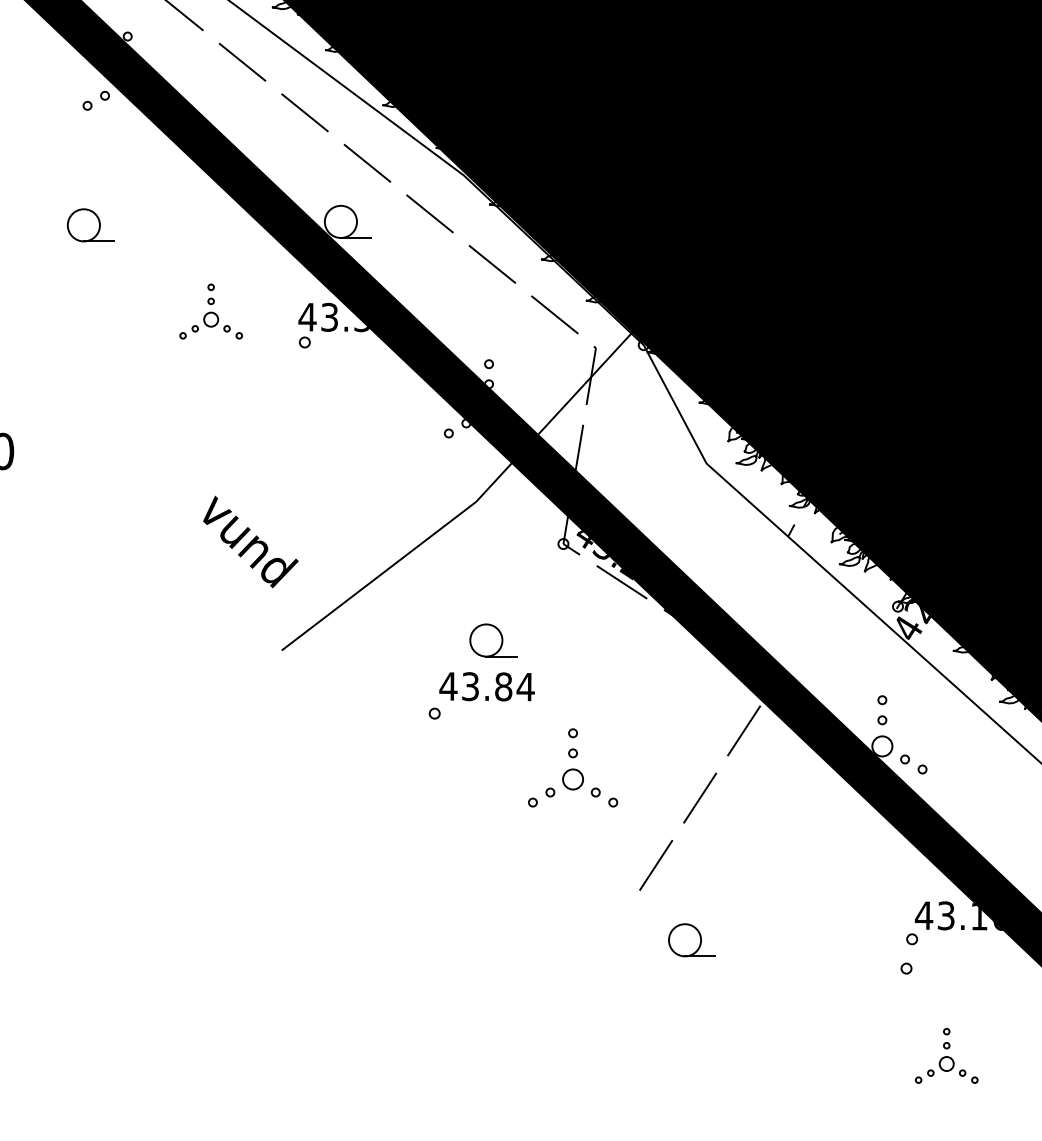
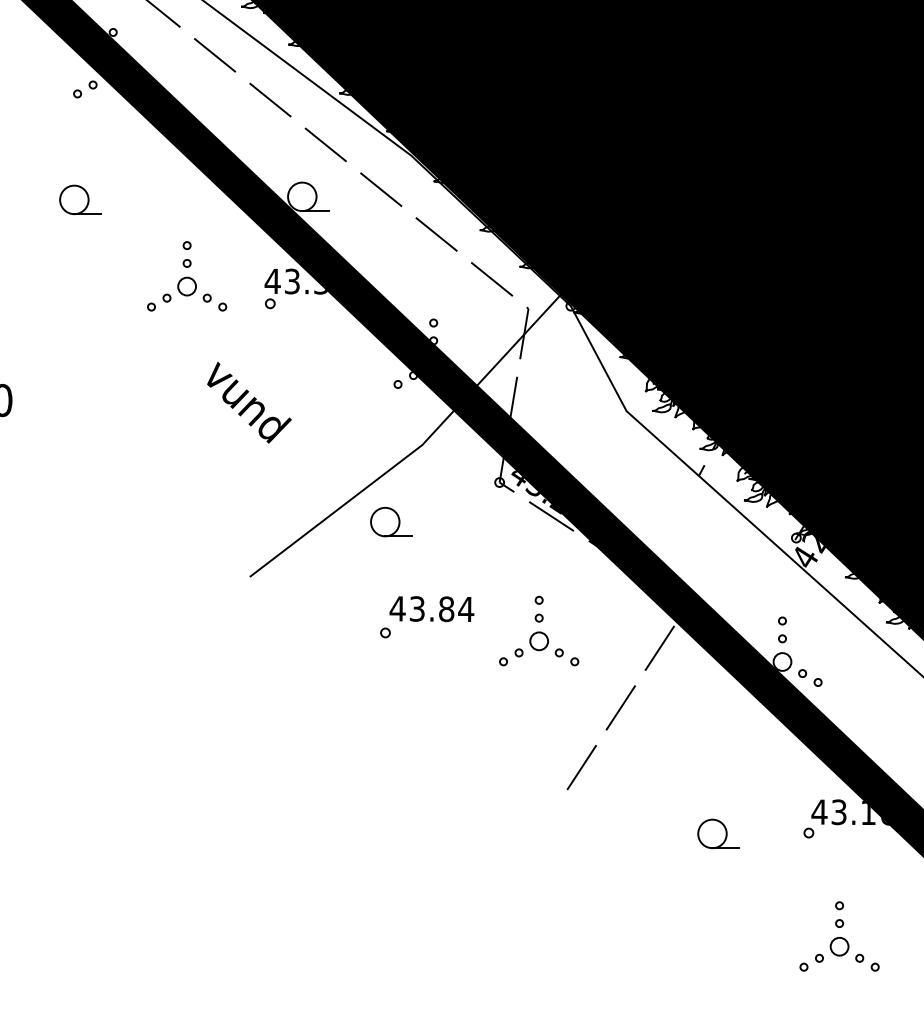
part: (211, 311) -> (187, 276), size x1.43
text: (250, 541) -> (249, 402), moved
part: (493, 640) -> (391, 522), moved
part: (573, 767) -> (539, 630), moved
part: (691, 939) -> (718, 833), moved
part: (906, 967) -> (803, 858), removed
part: (946, 1055) -> (839, 936), size x1.43

